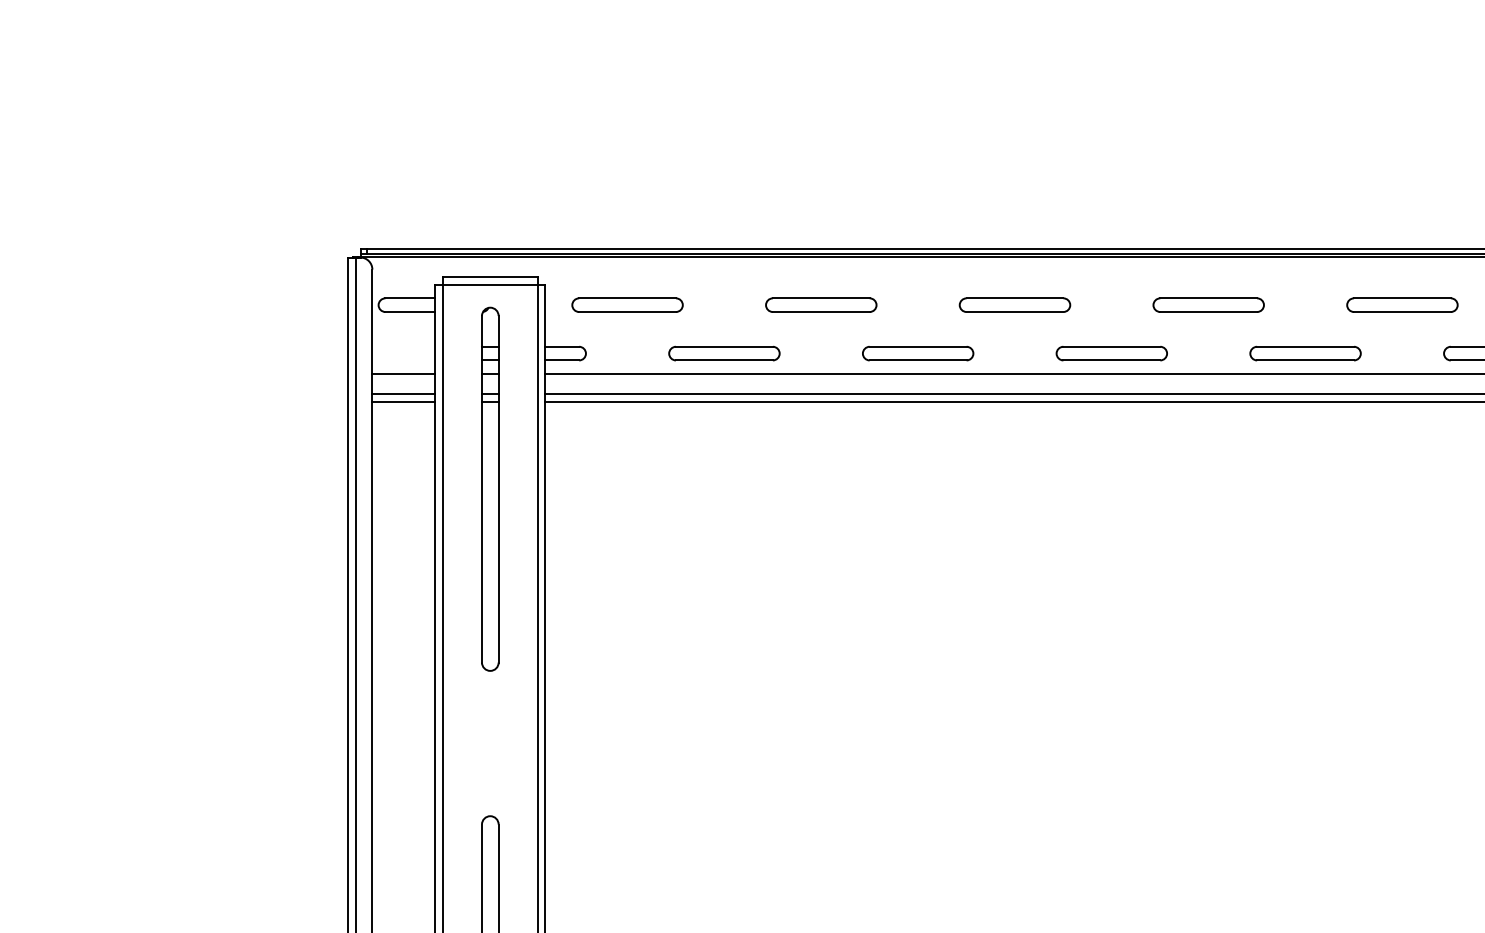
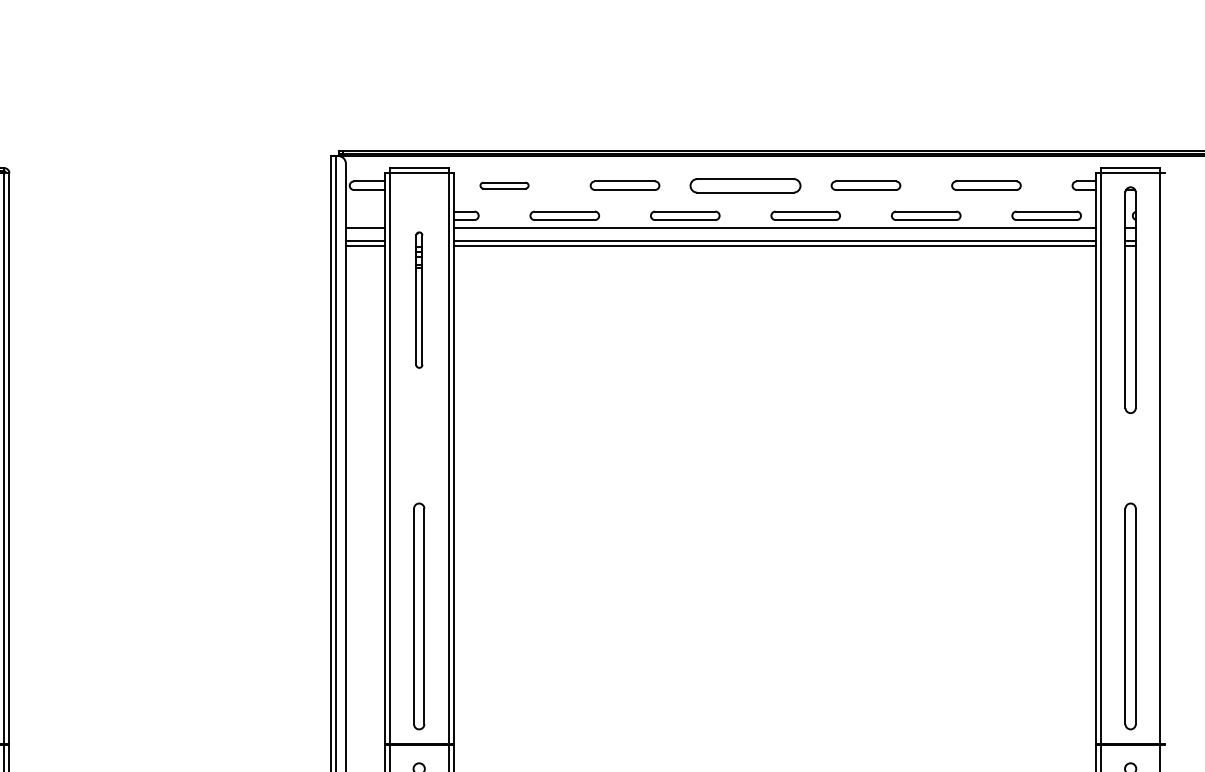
part: (627, 304) -> (504, 185), size x0.7
part: (1014, 304) -> (745, 185), size x1.6
part: (490, 488) -> (419, 299), size x0.6

